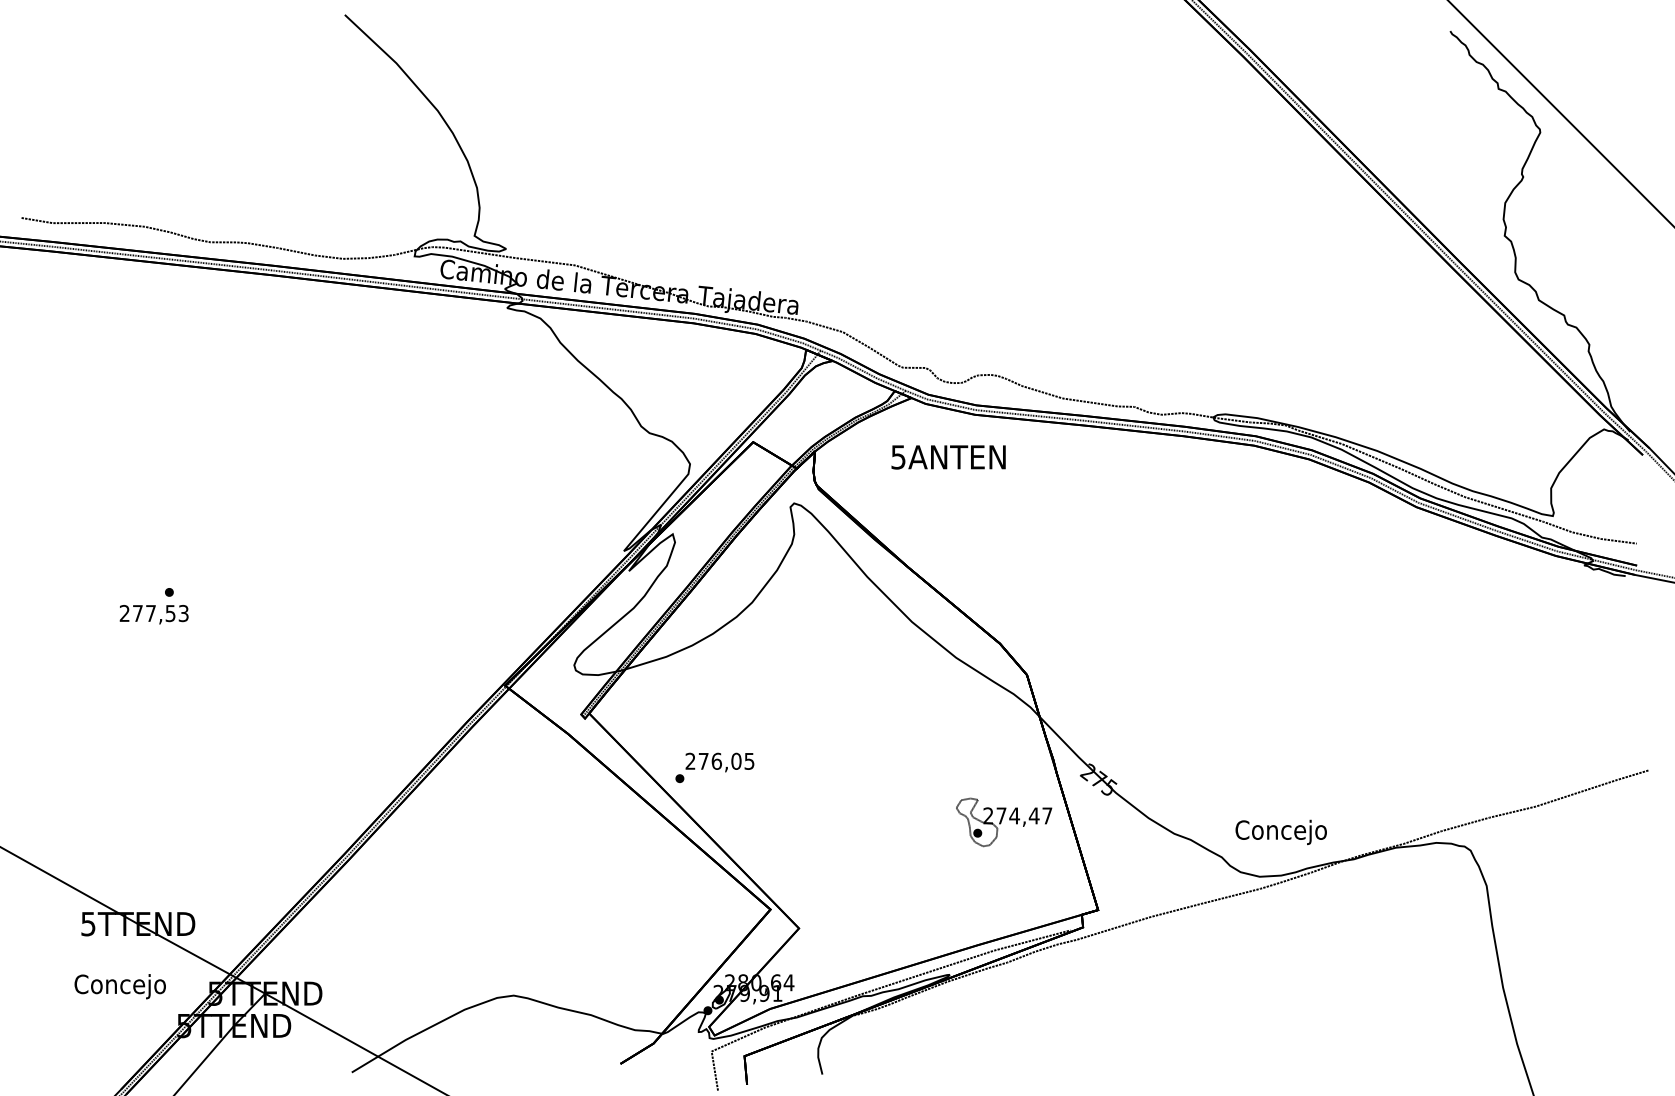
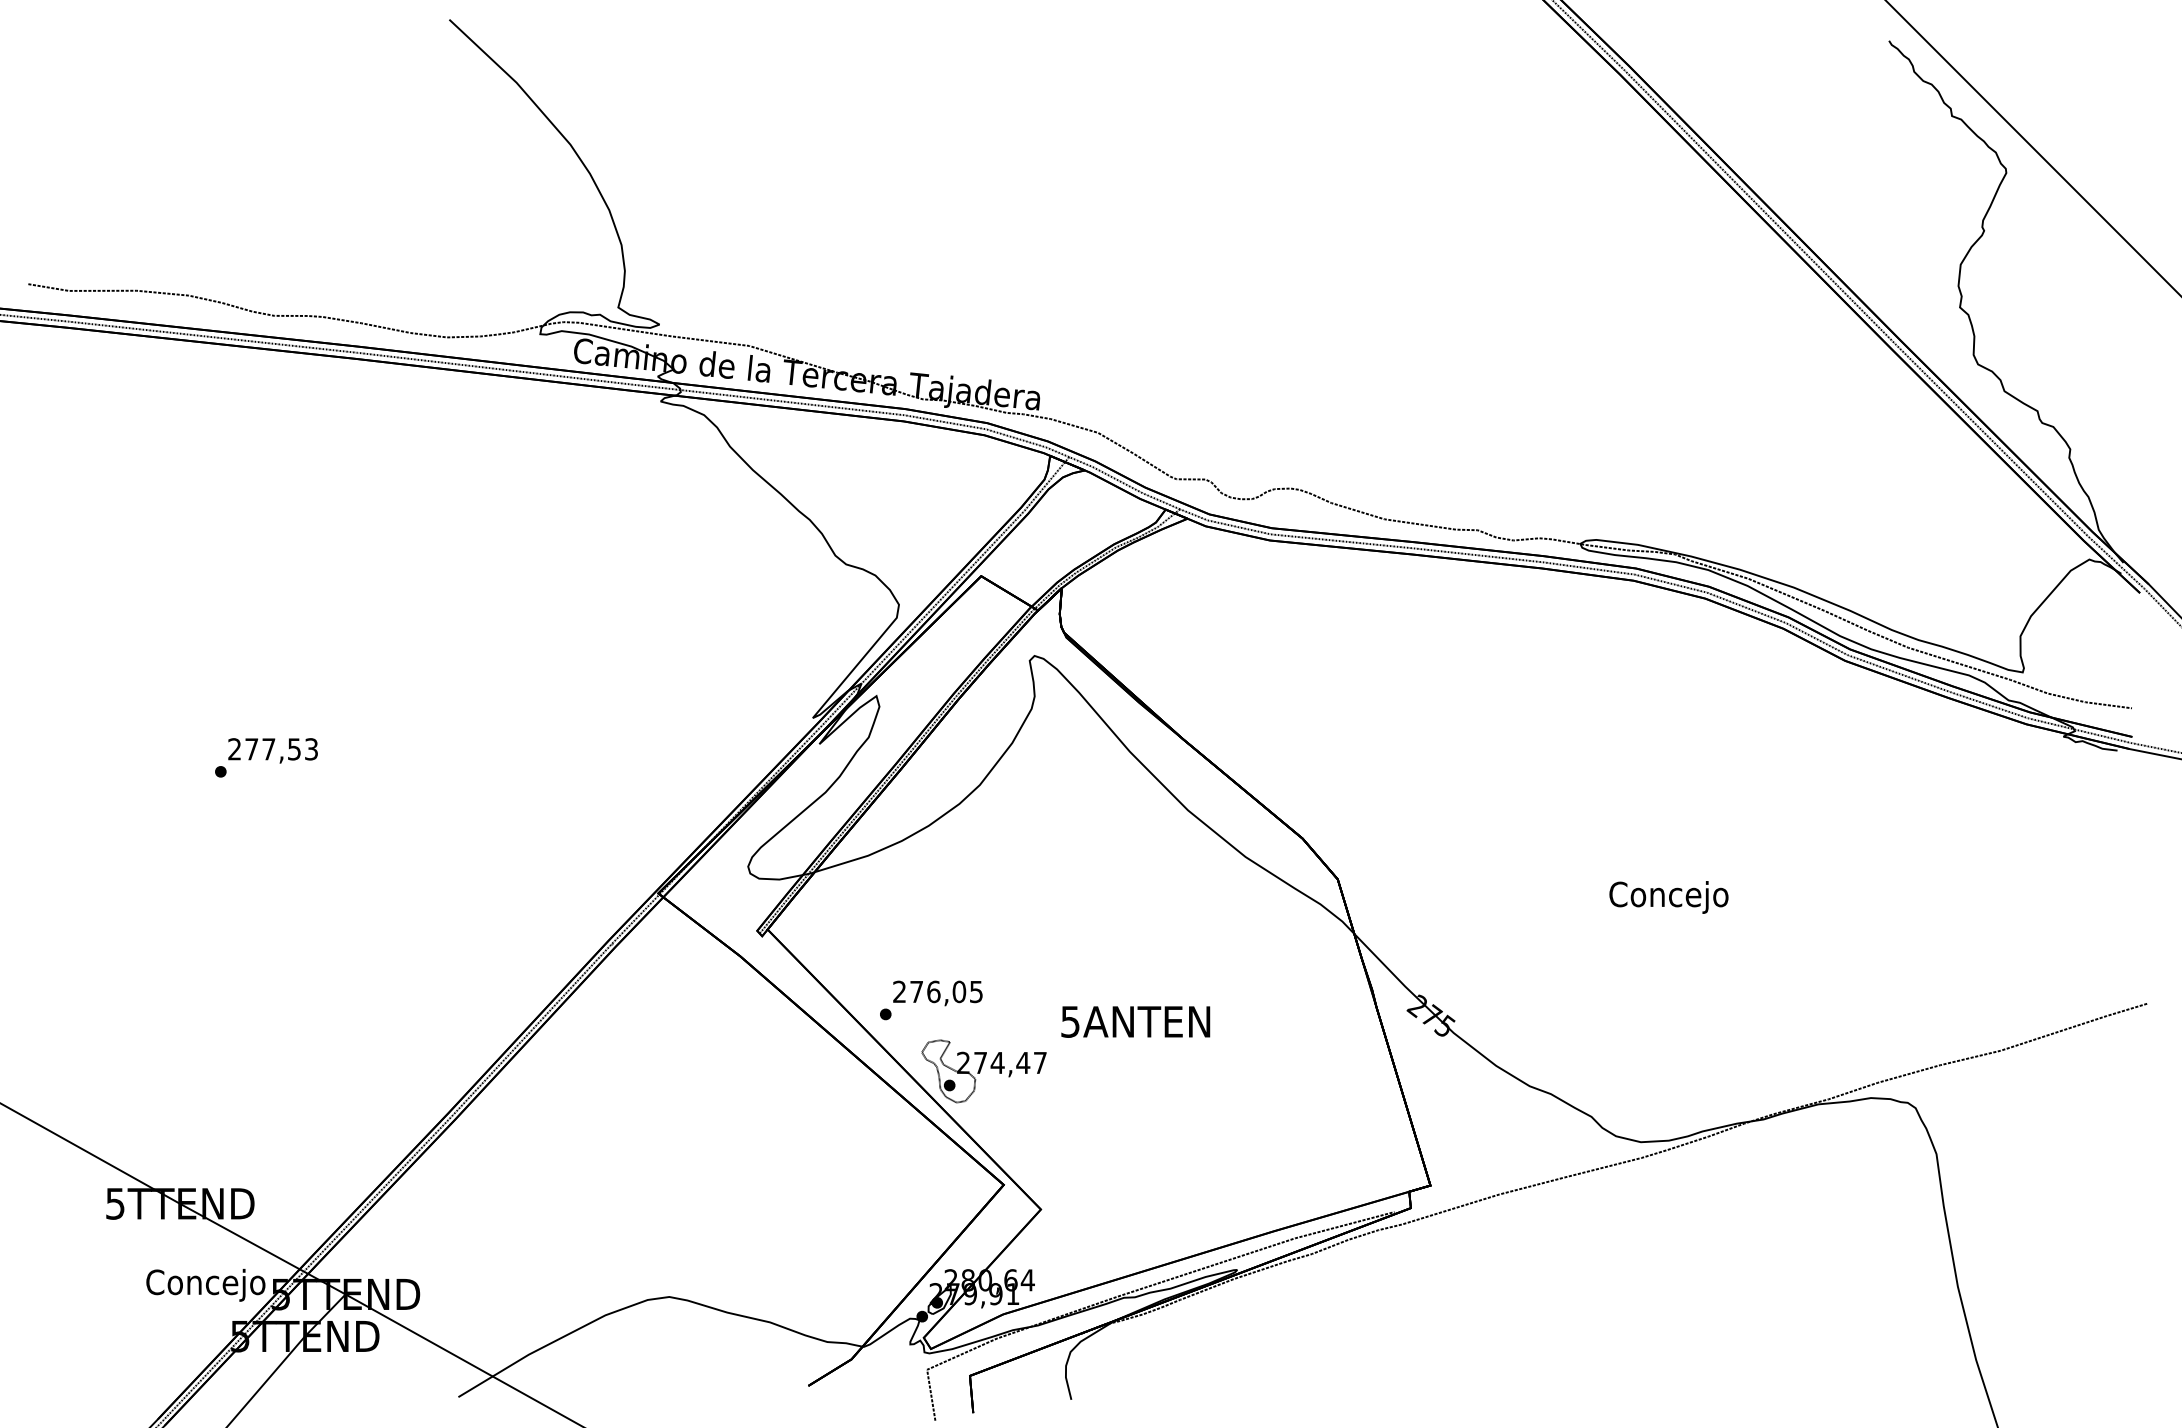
text: (948, 457) -> (1135, 1021), moved
text: (153, 614) -> (272, 750), moved
part: (1003, 822) -> (983, 1071), moved
text: (1280, 832) -> (1668, 897), moved
text: (119, 986) -> (205, 1285), moved

